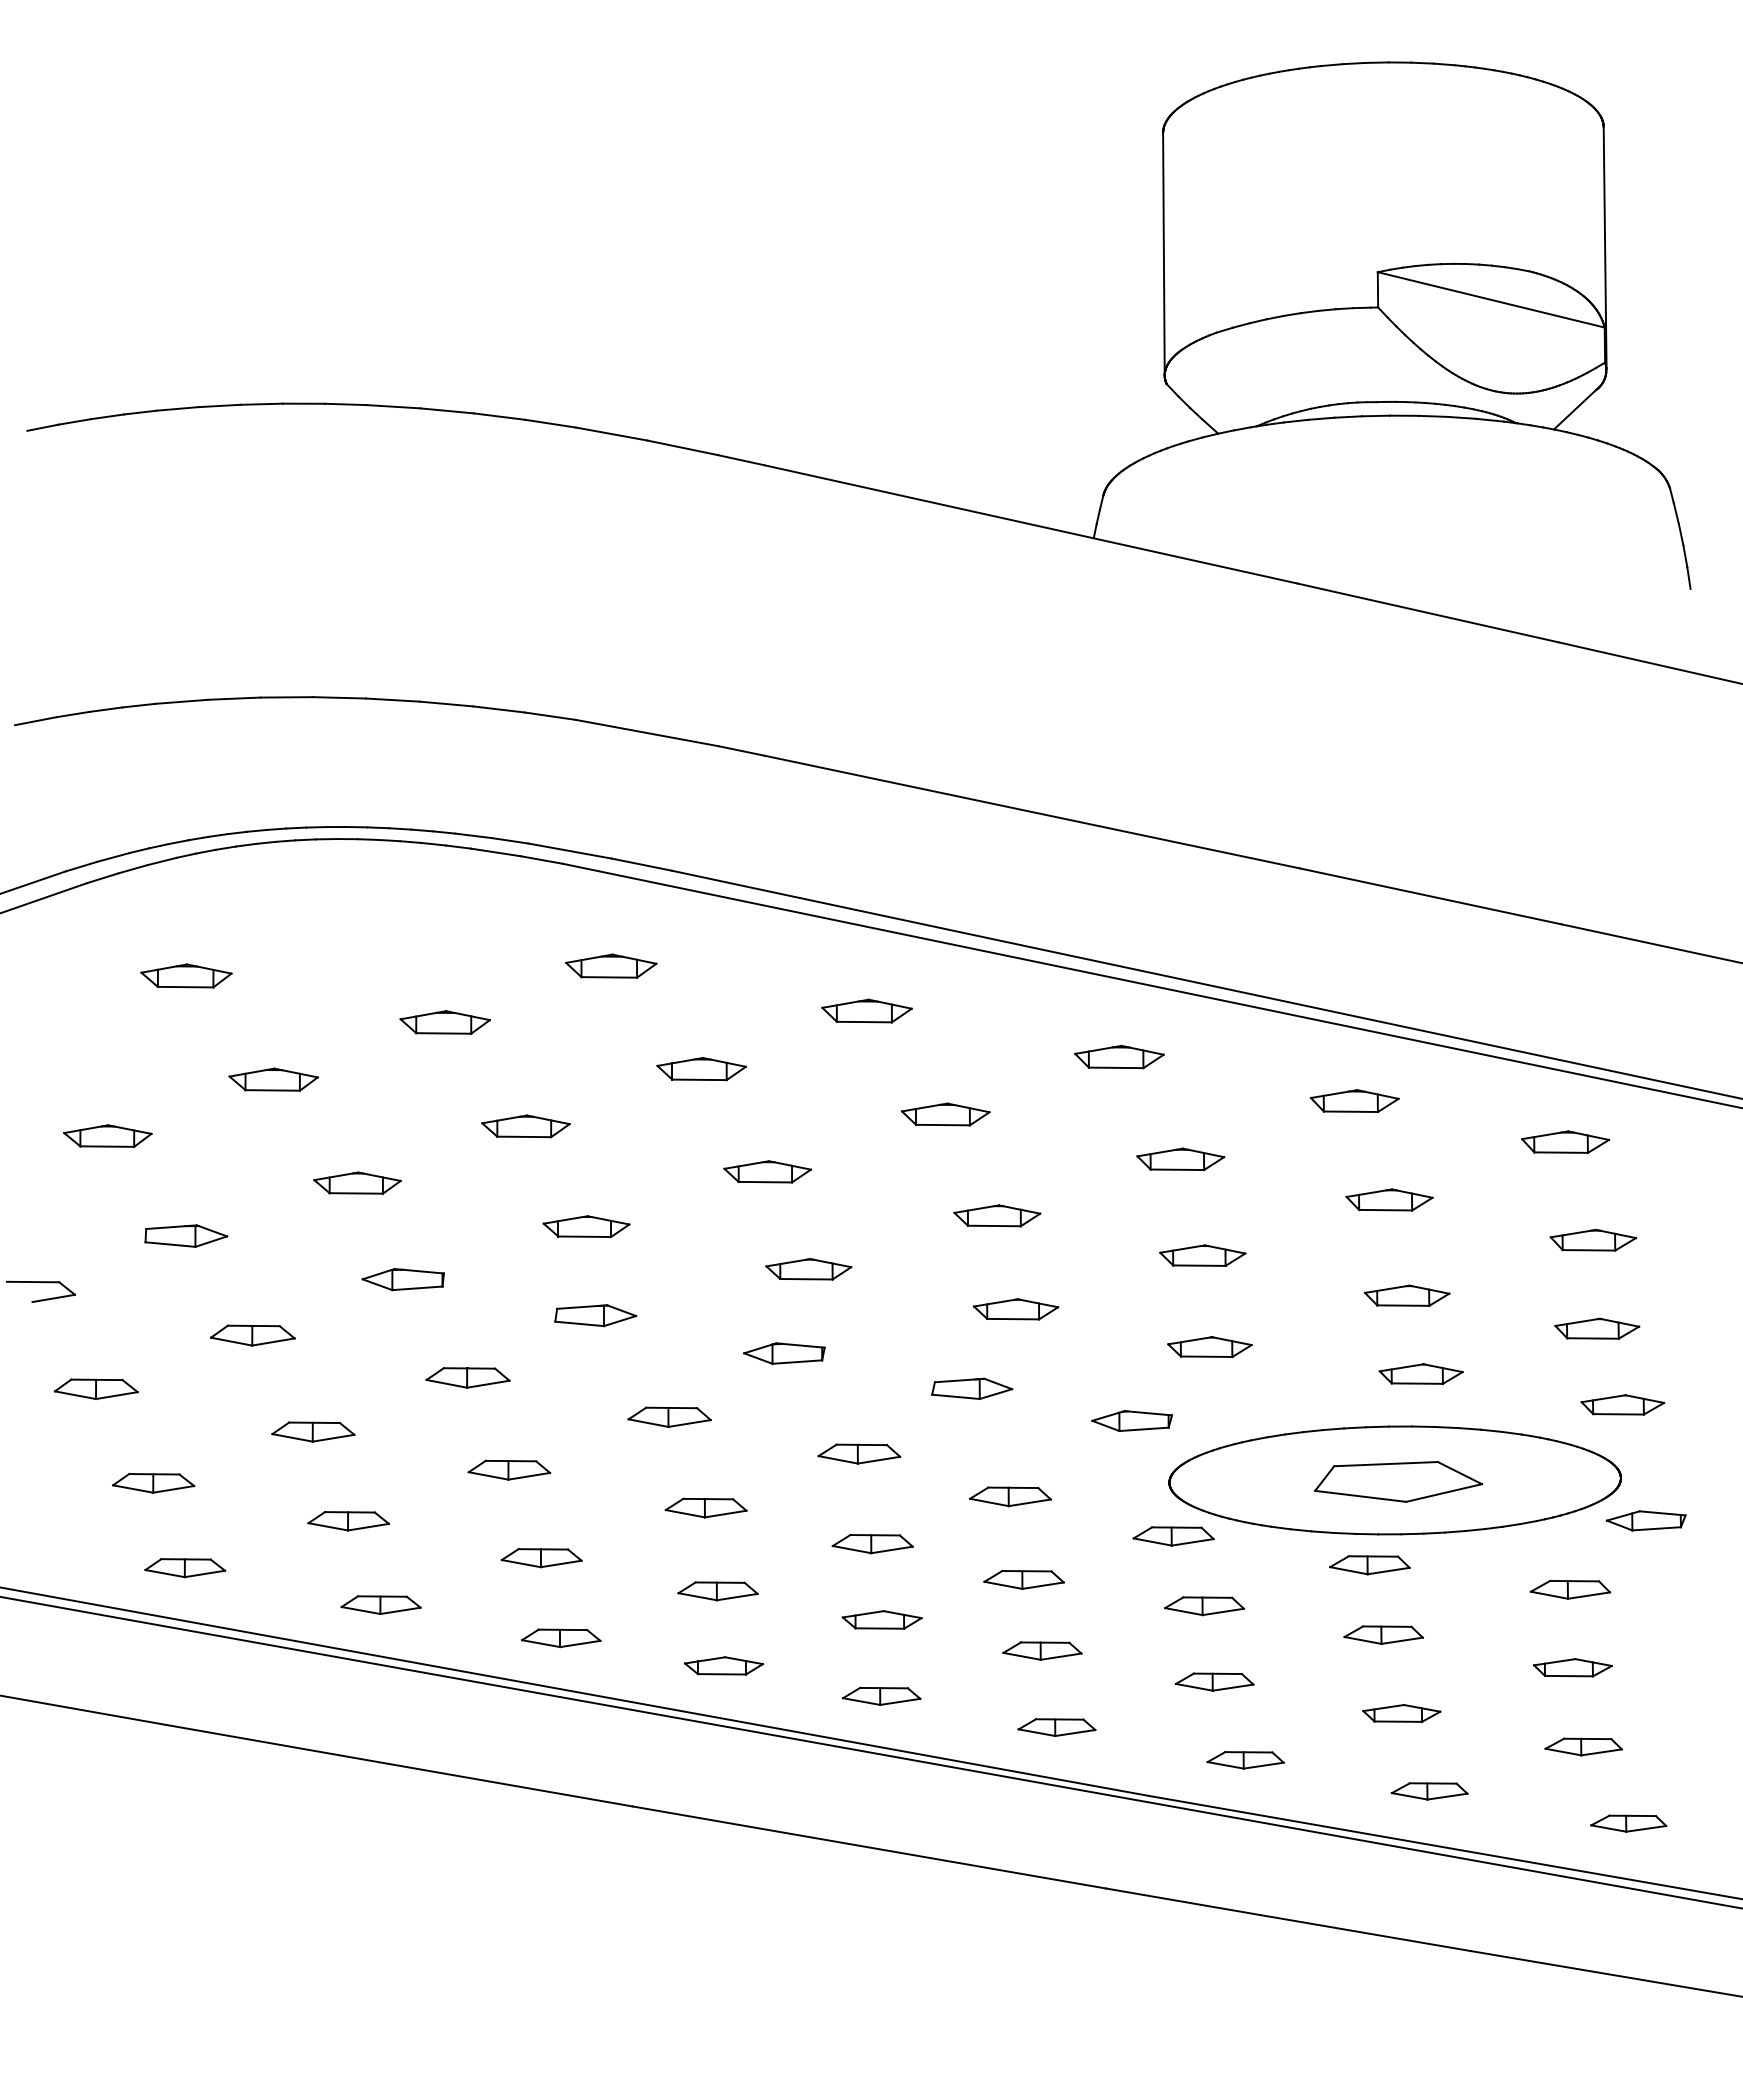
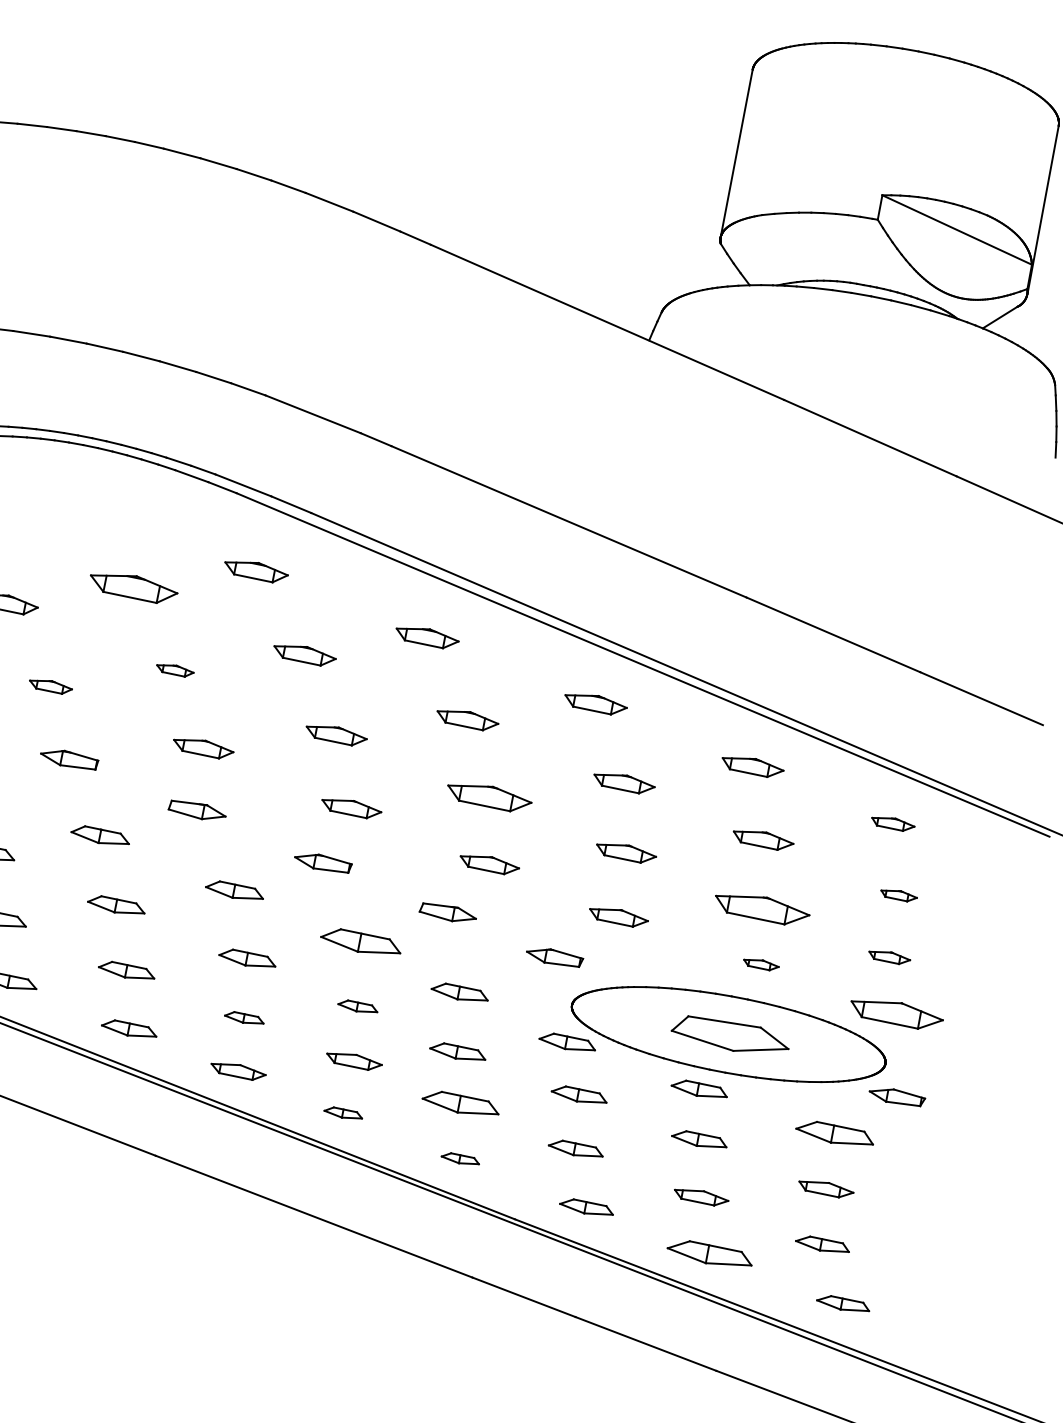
part: (444, 1022) -> (133, 586), size x1.4
part: (525, 1126) -> (174, 670), size x0.6
part: (1565, 1141) -> (893, 823), size x0.7
part: (357, 1182) -> (50, 685), size x0.7
part: (997, 1215) -> (489, 796), size x1.4
part: (1593, 1239) -> (899, 894), size x0.6
part: (1407, 1295) -> (762, 908), size x1.6
part: (1597, 1328) -> (889, 957), size x0.7
part: (1420, 1373) -> (760, 963), size x0.6
part: (1622, 1404) -> (896, 1013), size x1.6
part: (859, 1453) -> (361, 942), size x1.4
part: (872, 1544) -> (357, 1007), size x0.7
part: (1570, 1589) -> (835, 1134), size x1.4
part: (717, 1591) -> (244, 1018), size x0.7
part: (1042, 1650) -> (461, 1103), size x1.4
part: (881, 1695) -> (343, 1113), size x0.7
part: (1056, 1727) -> (460, 1159), size x0.7
part: (1429, 1791) -> (709, 1254), size x1.6

